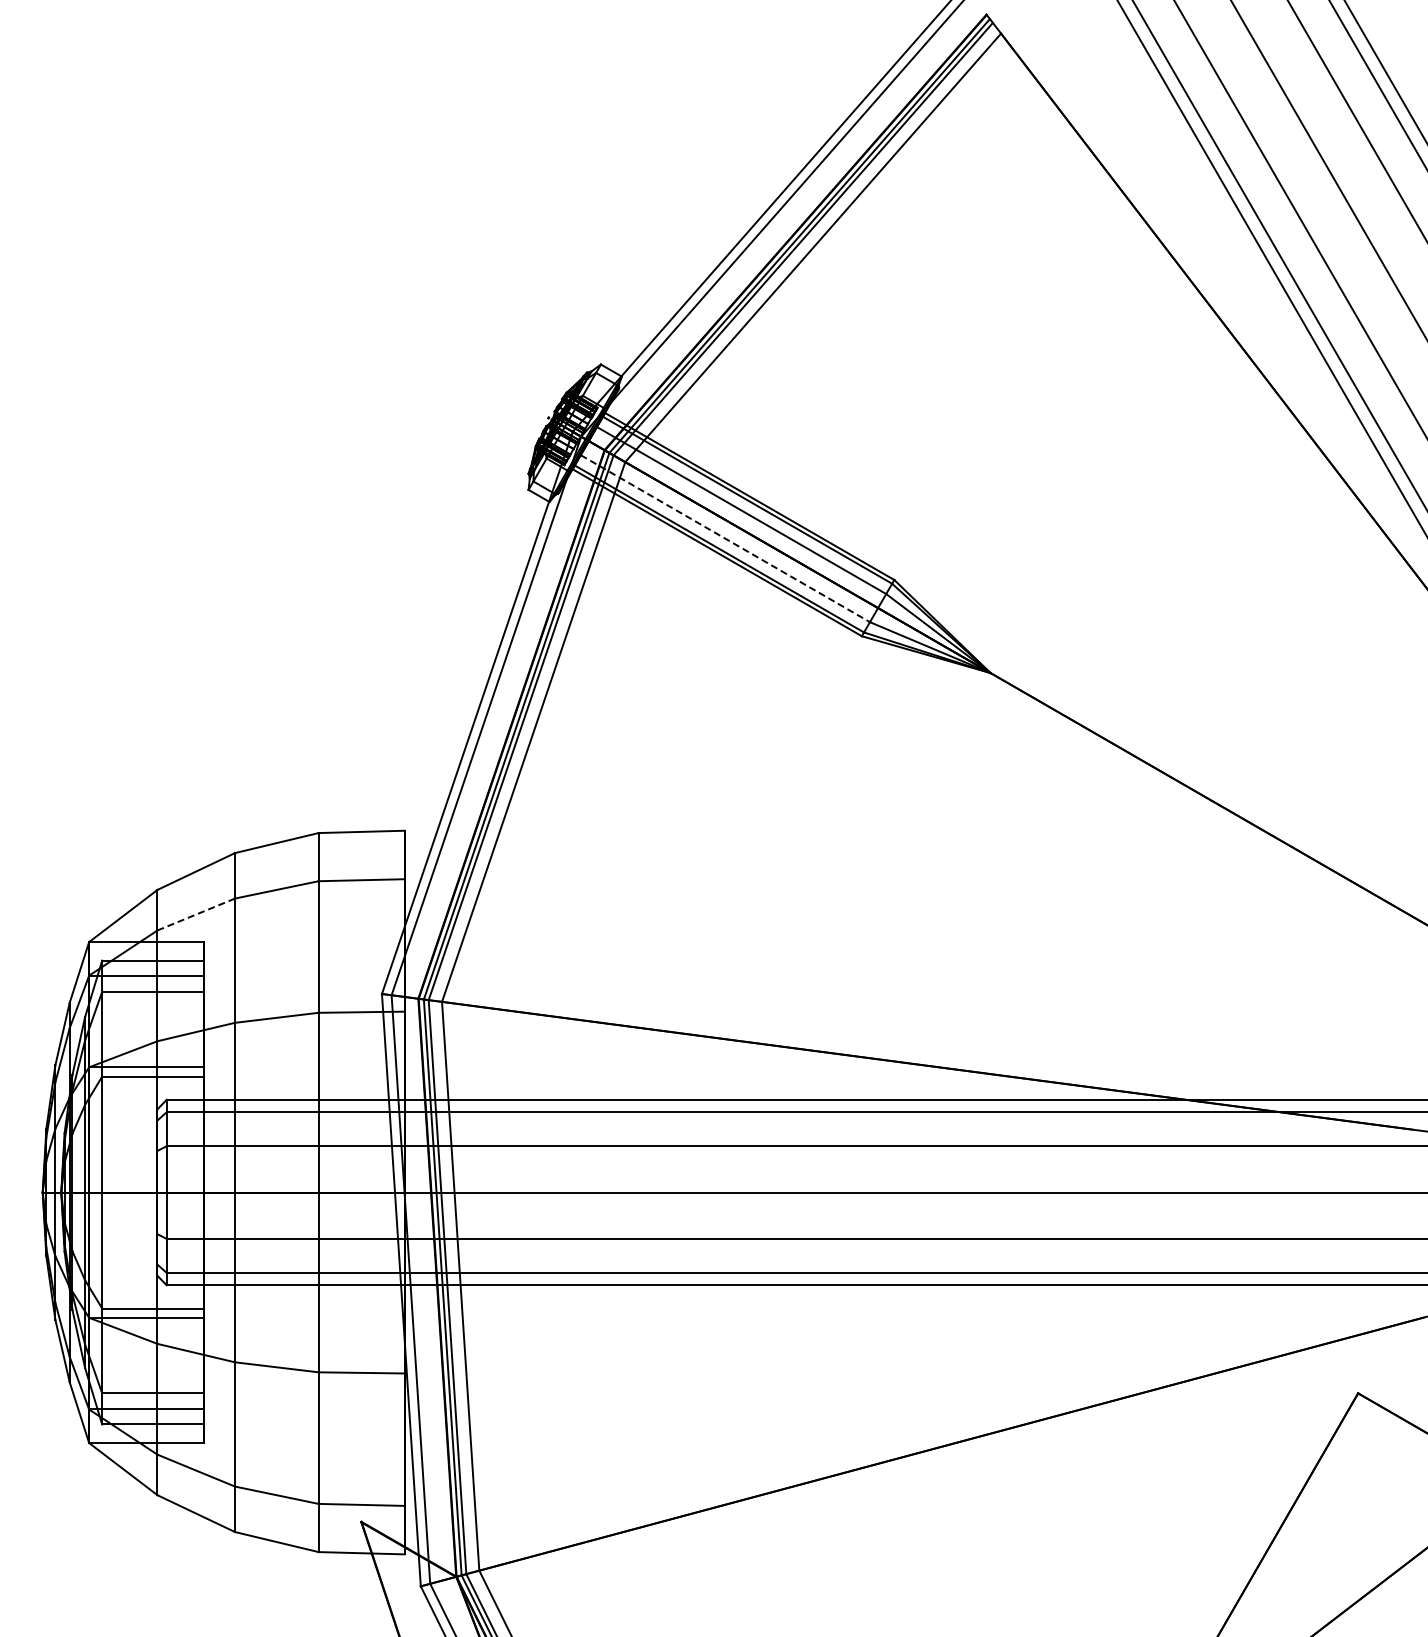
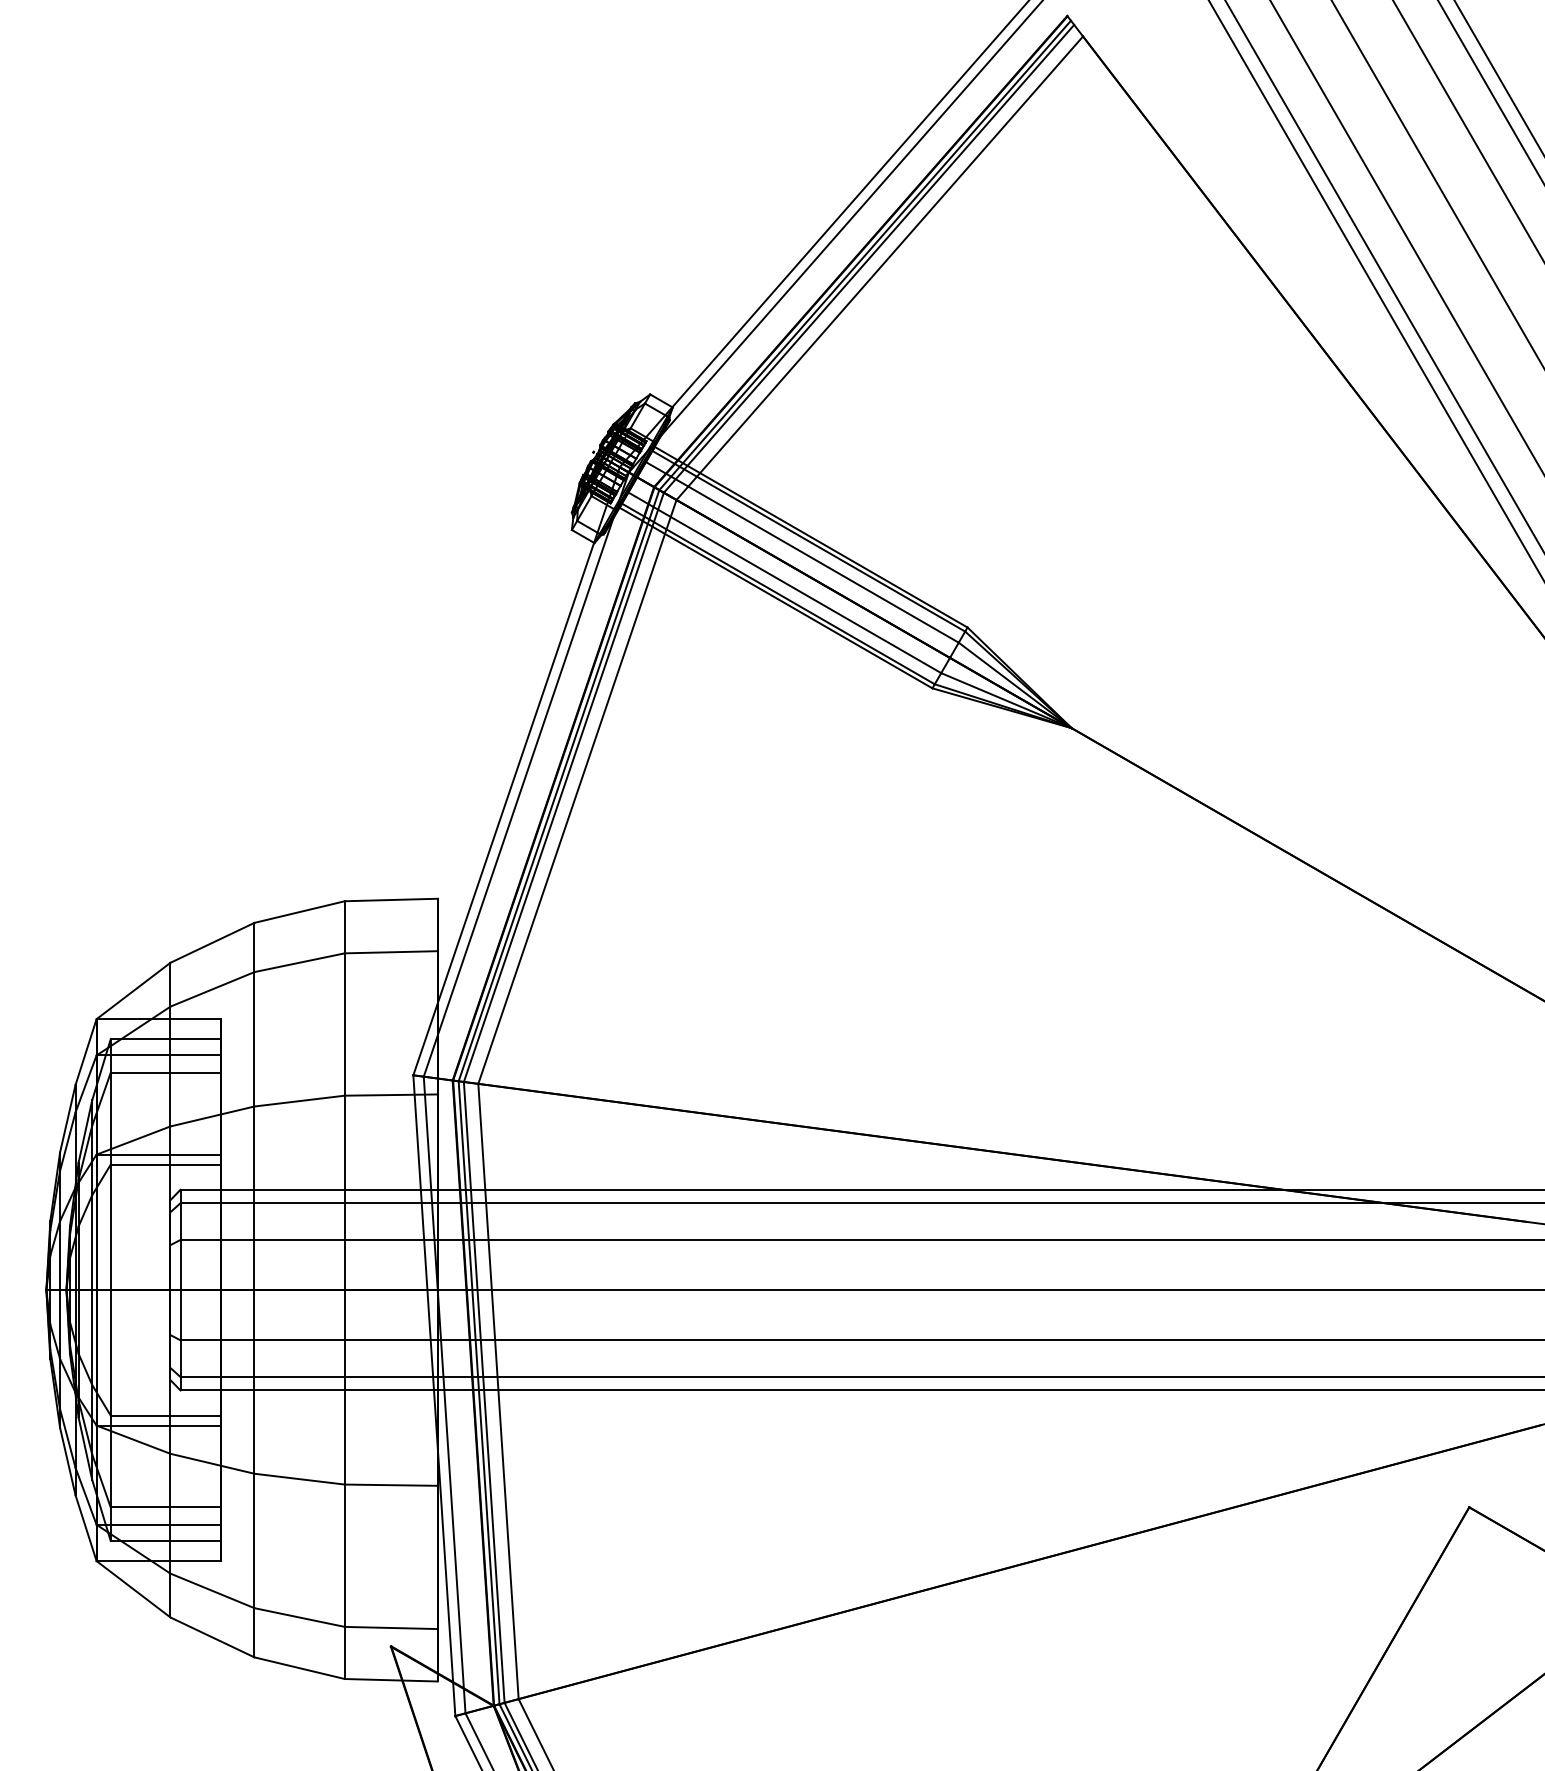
line: (725, 538) -> (784, 582), dashed -> solid
line: (196, 914) -> (212, 989), dashed -> solid

